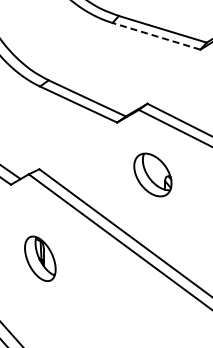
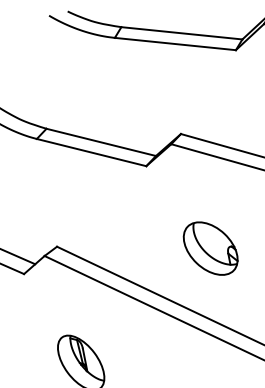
line: (156, 36) -> (175, 44), dashed -> solid
part: (152, 174) -> (210, 248), moved

